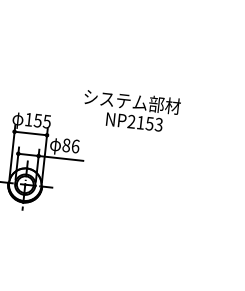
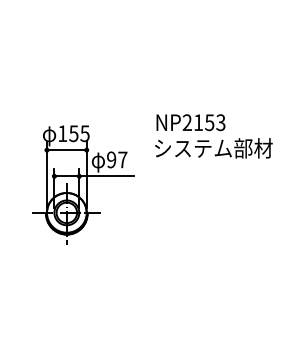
text: (132, 101) -> (213, 148), moved
text: (71, 145) -> (117, 159), 86 -> 97

